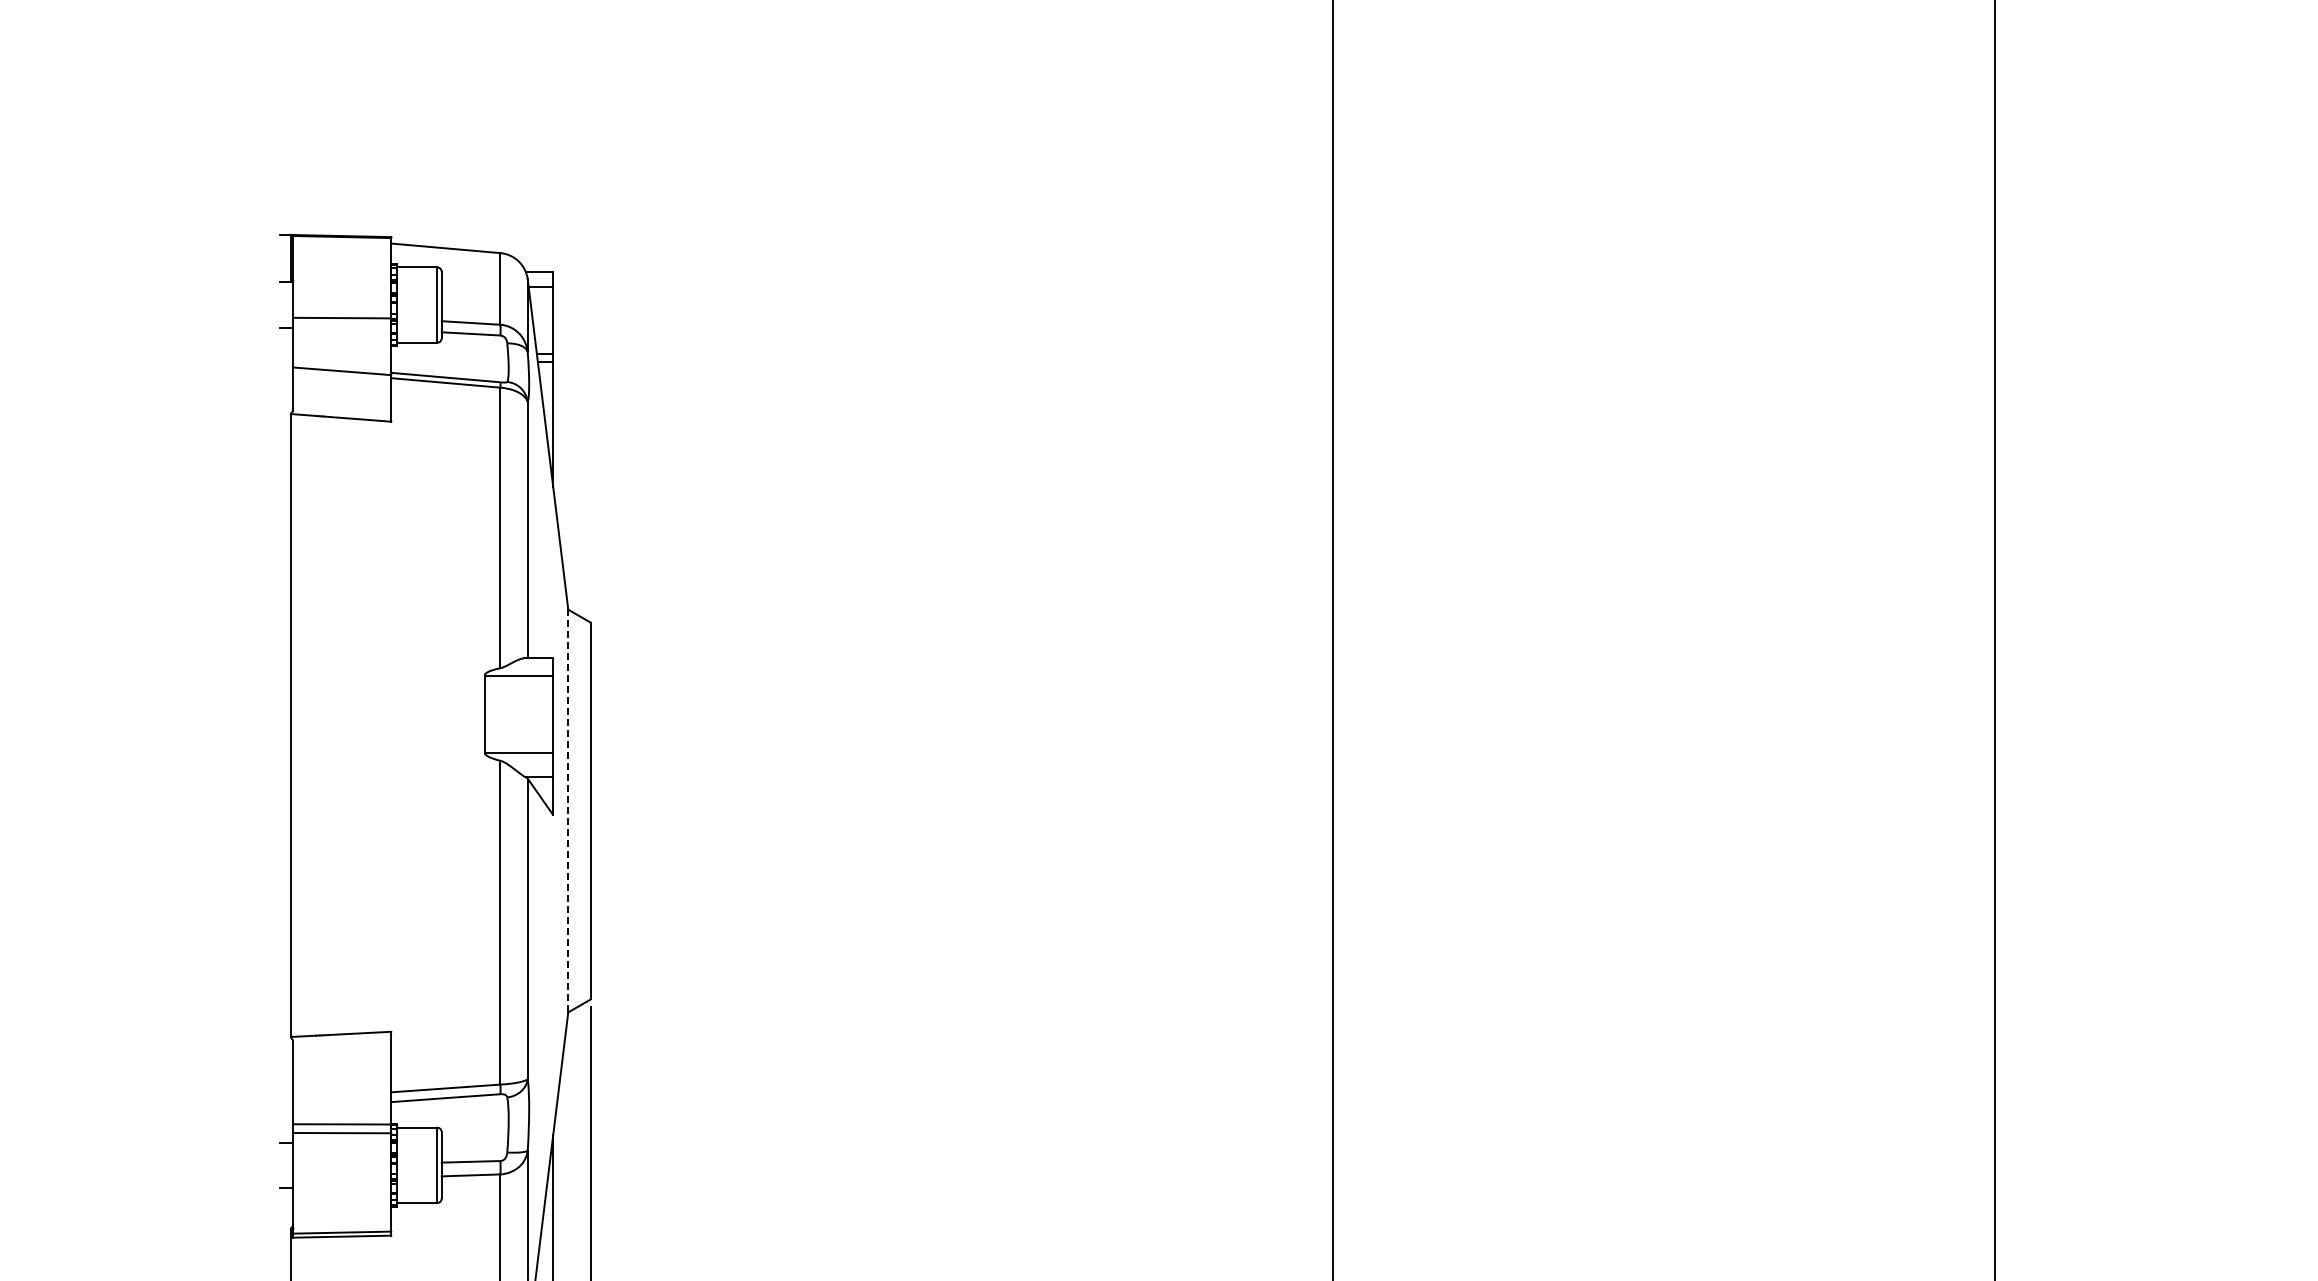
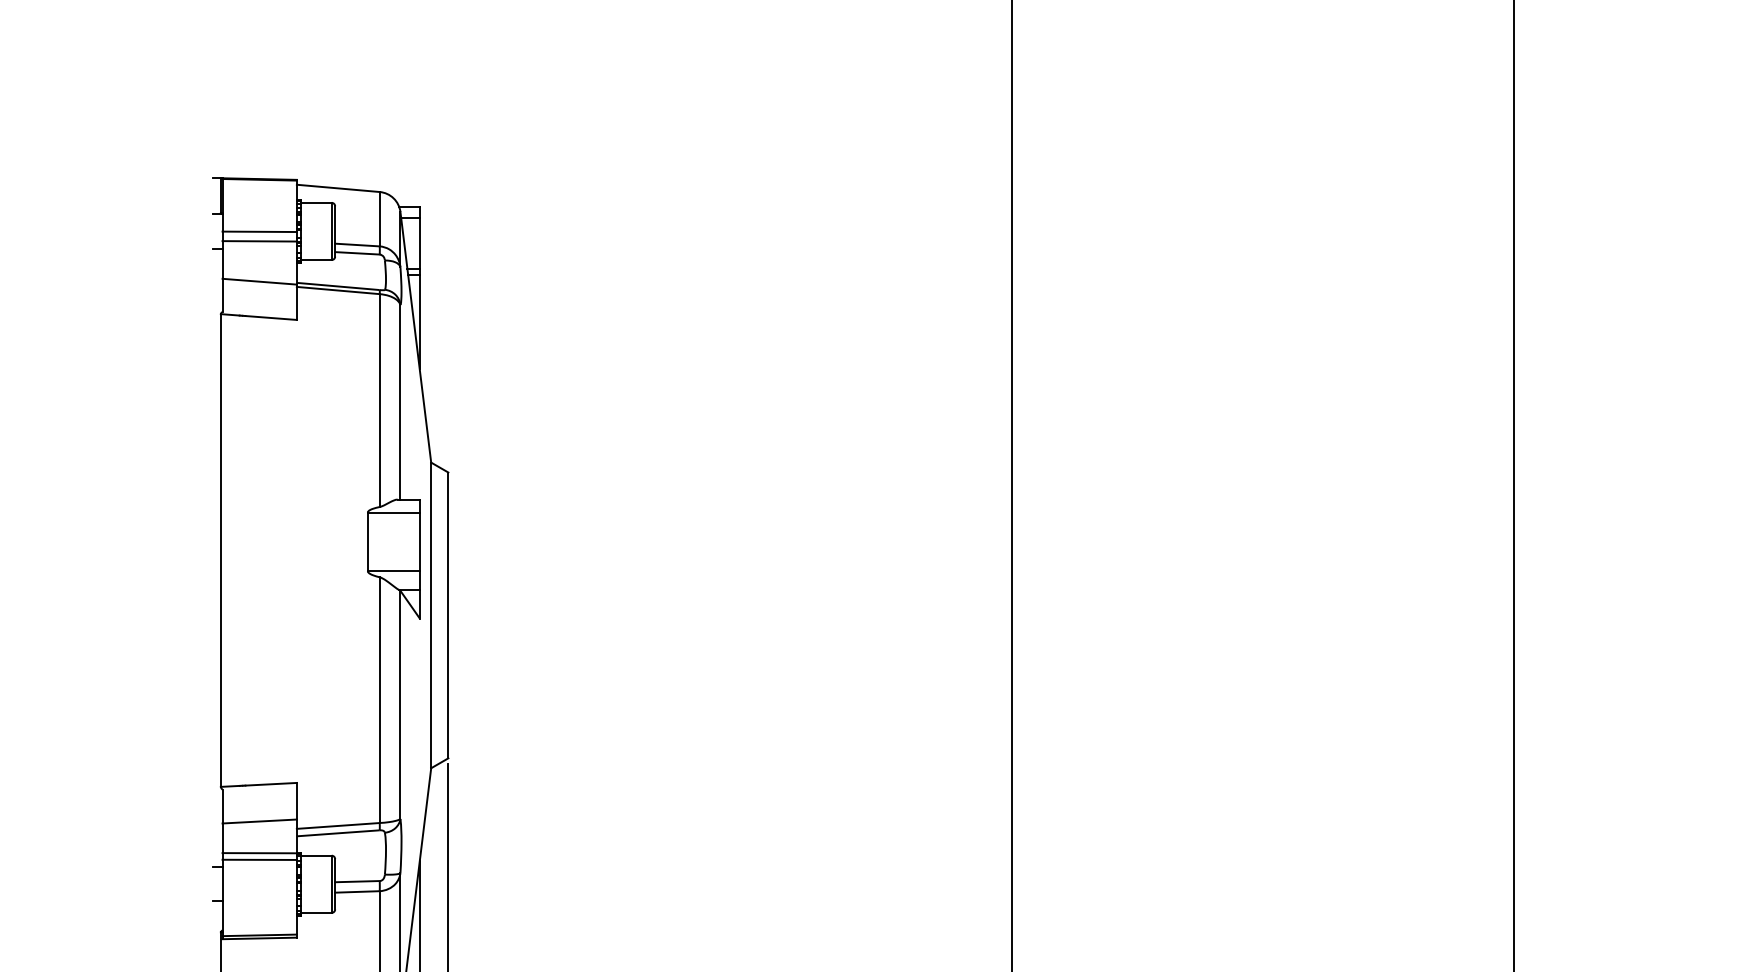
line: (342, 305) -> (259, 231), added
line: (568, 810) -> (431, 615), dashed -> solid
line: (342, 1082) -> (259, 821), added

